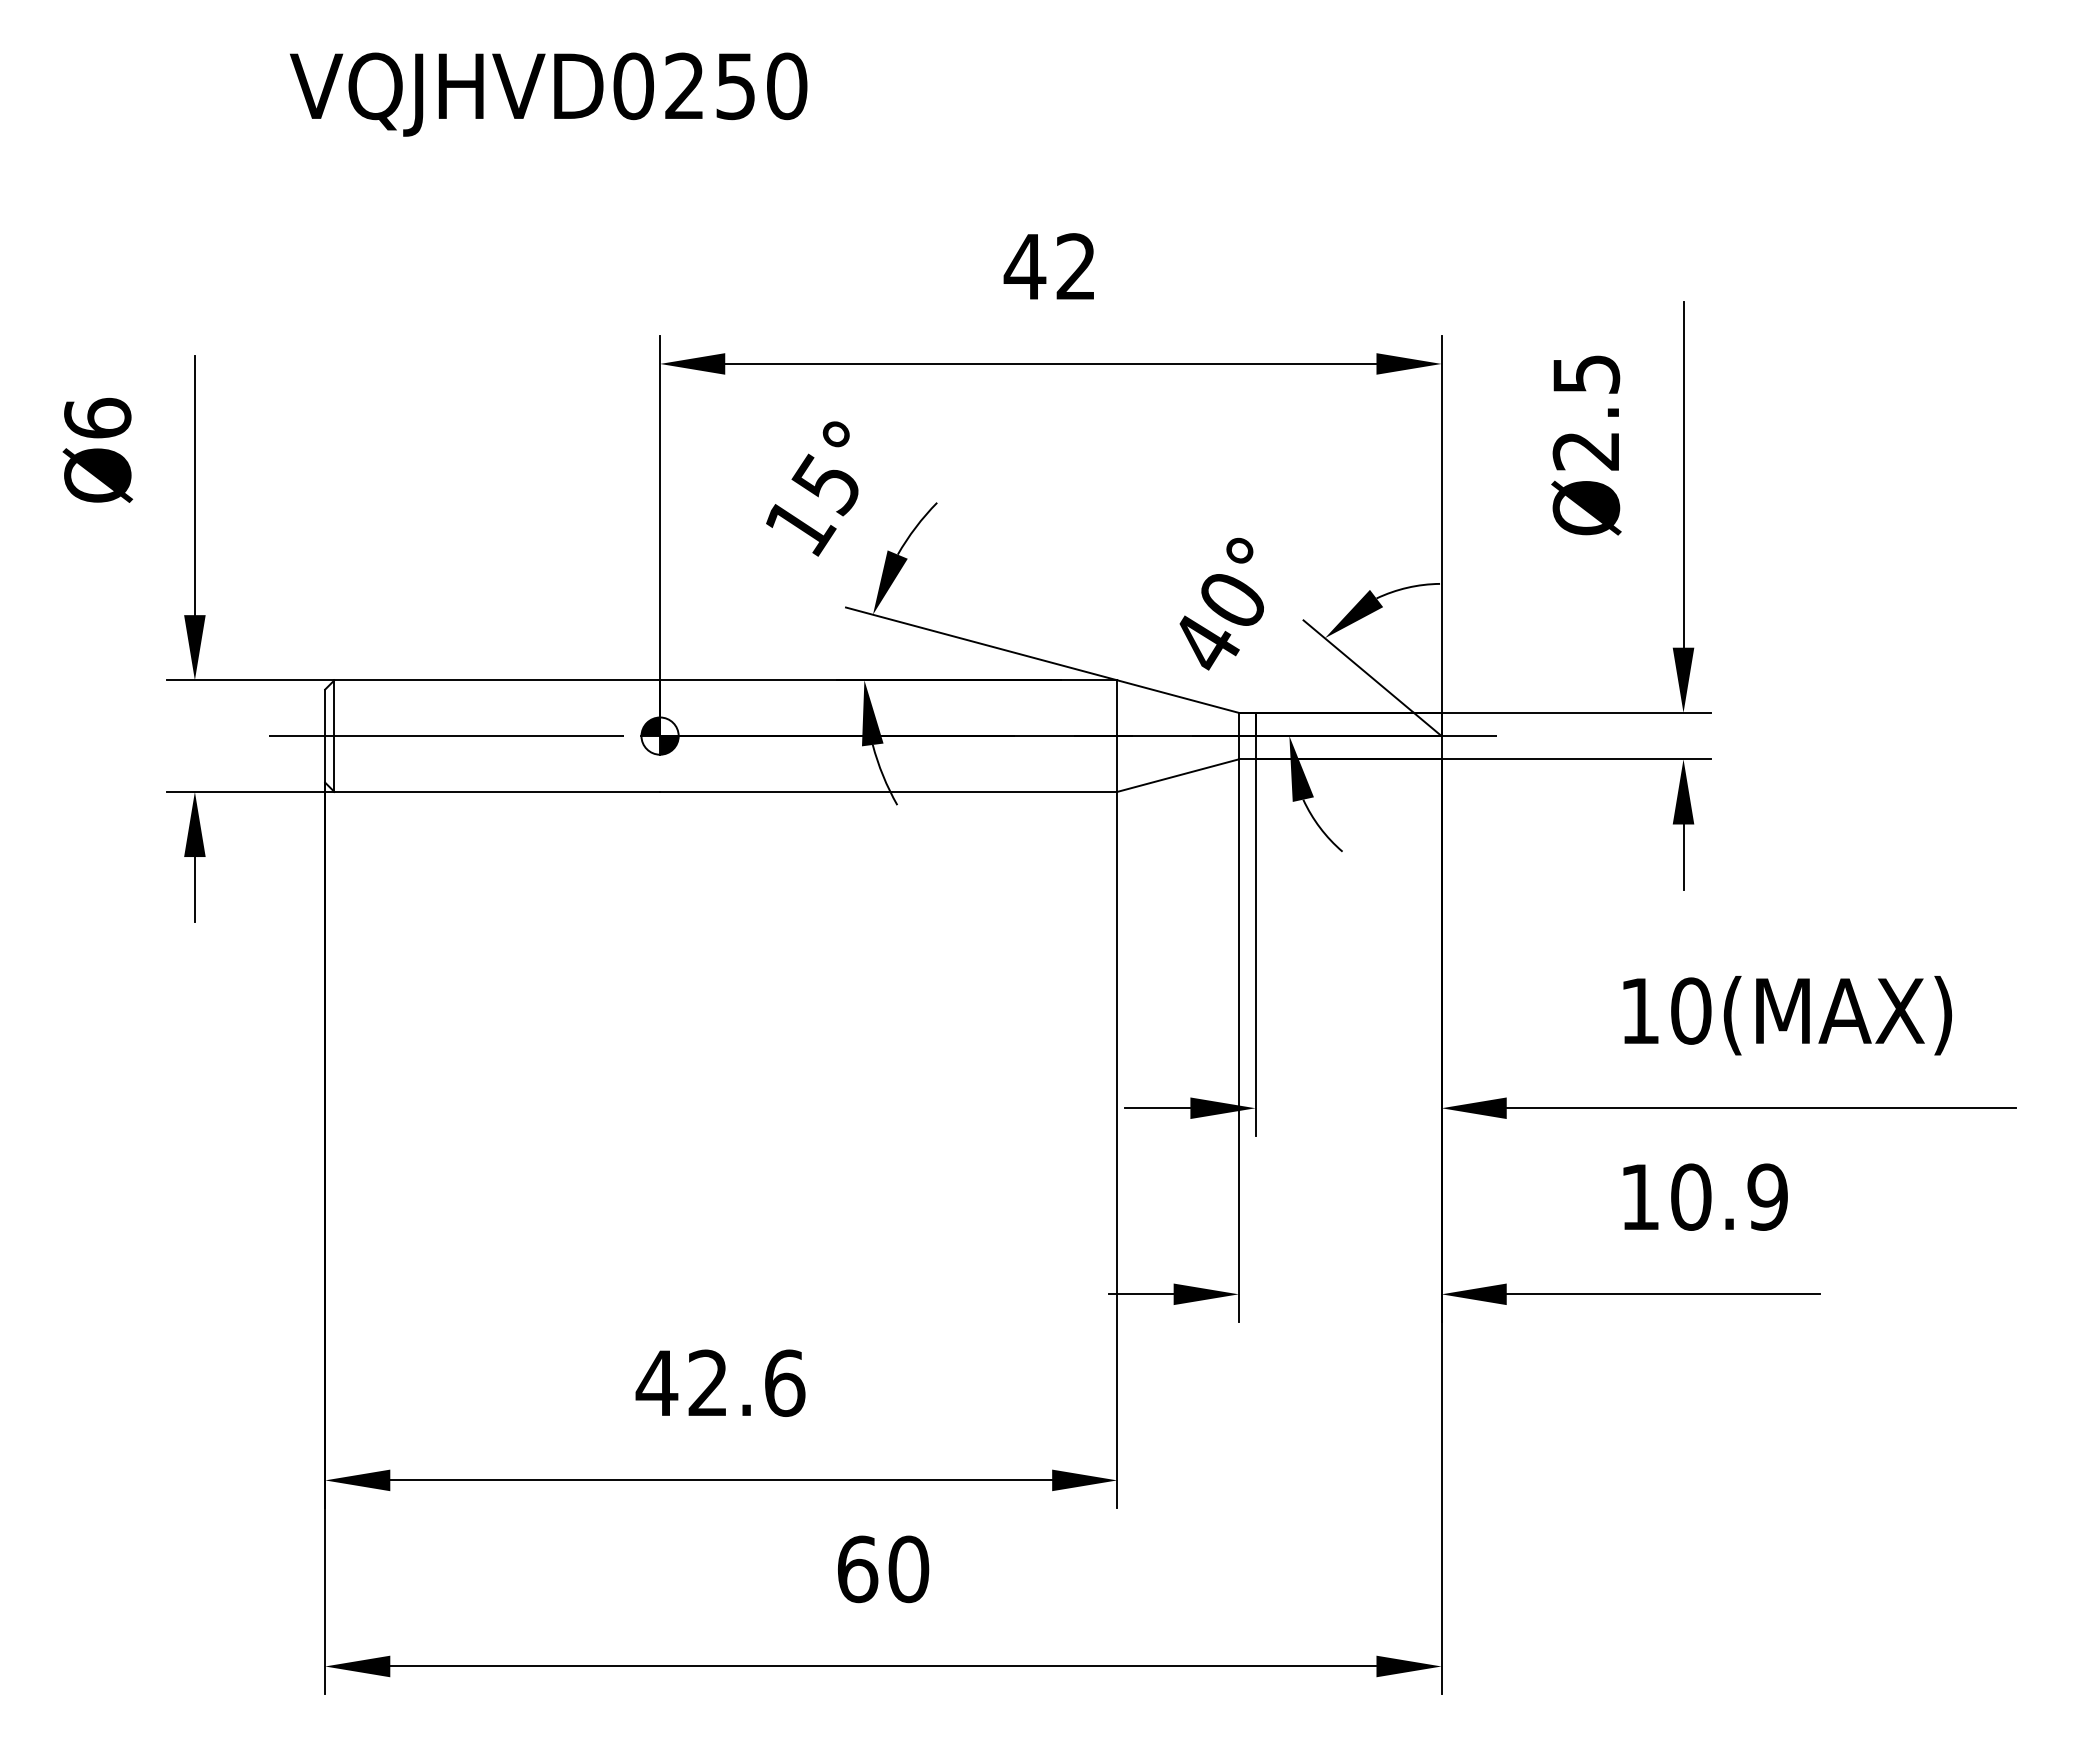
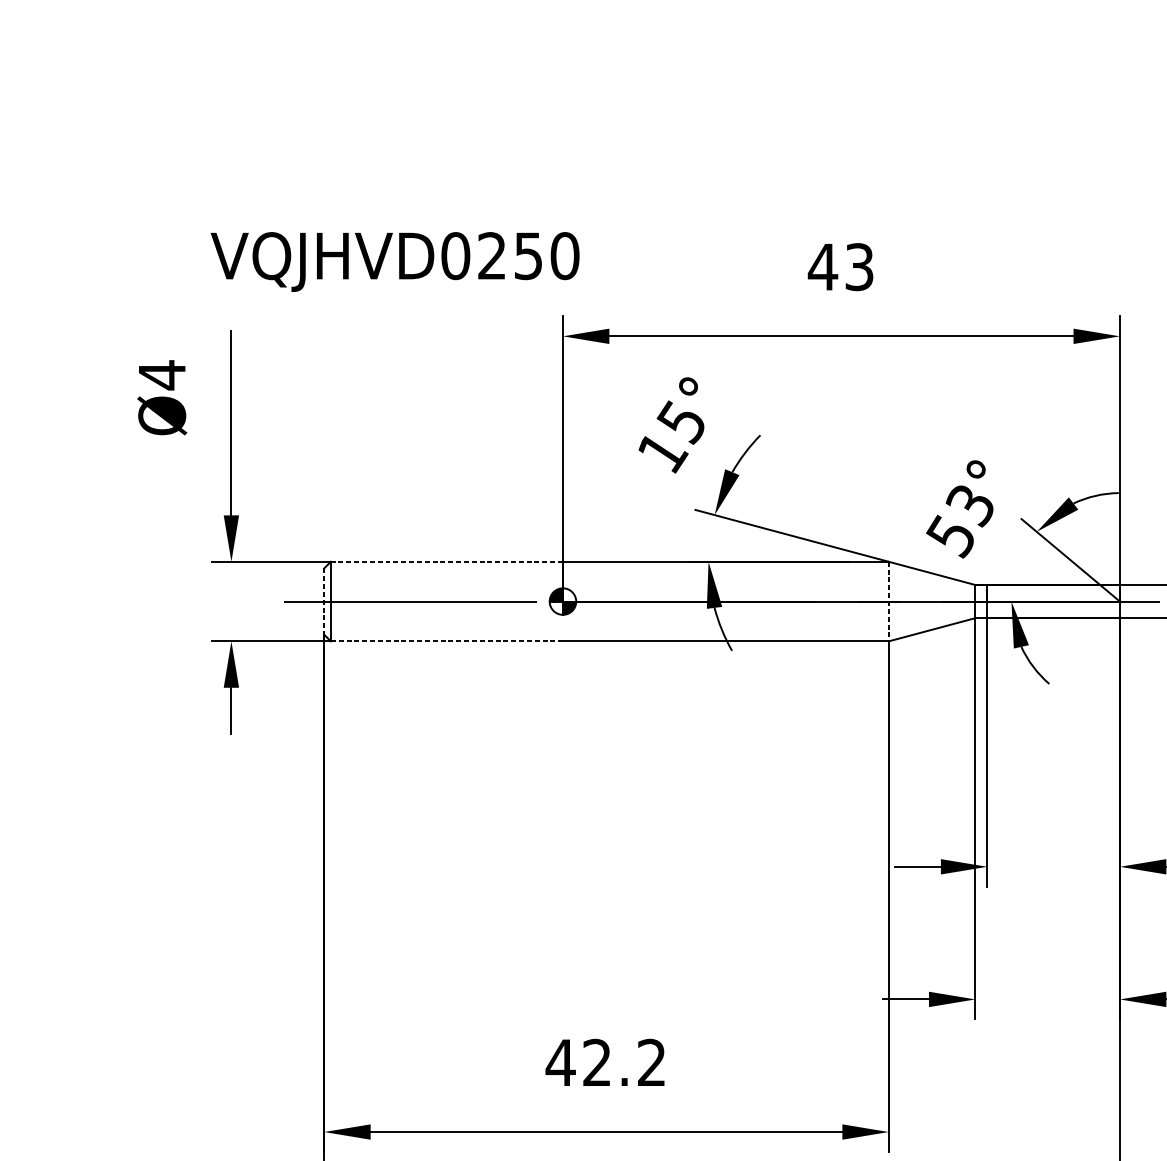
text: (548, 94) -> (395, 261), moved
text: (1075, 266) -> (859, 266), 42 -> 43
text: (97, 418) -> (161, 375), Ø6 -> Ø4
text: (1216, 624) -> (959, 522), 40° -> 53°
line: (497, 680) -> (447, 561), solid -> dashed
line: (325, 736) -> (324, 601), solid -> dashed
line: (1117, 736) -> (888, 601), solid -> dashed
line: (497, 791) -> (447, 641), solid -> dashed
text: (785, 1382) -> (652, 1062), 42.6 -> 42.2

